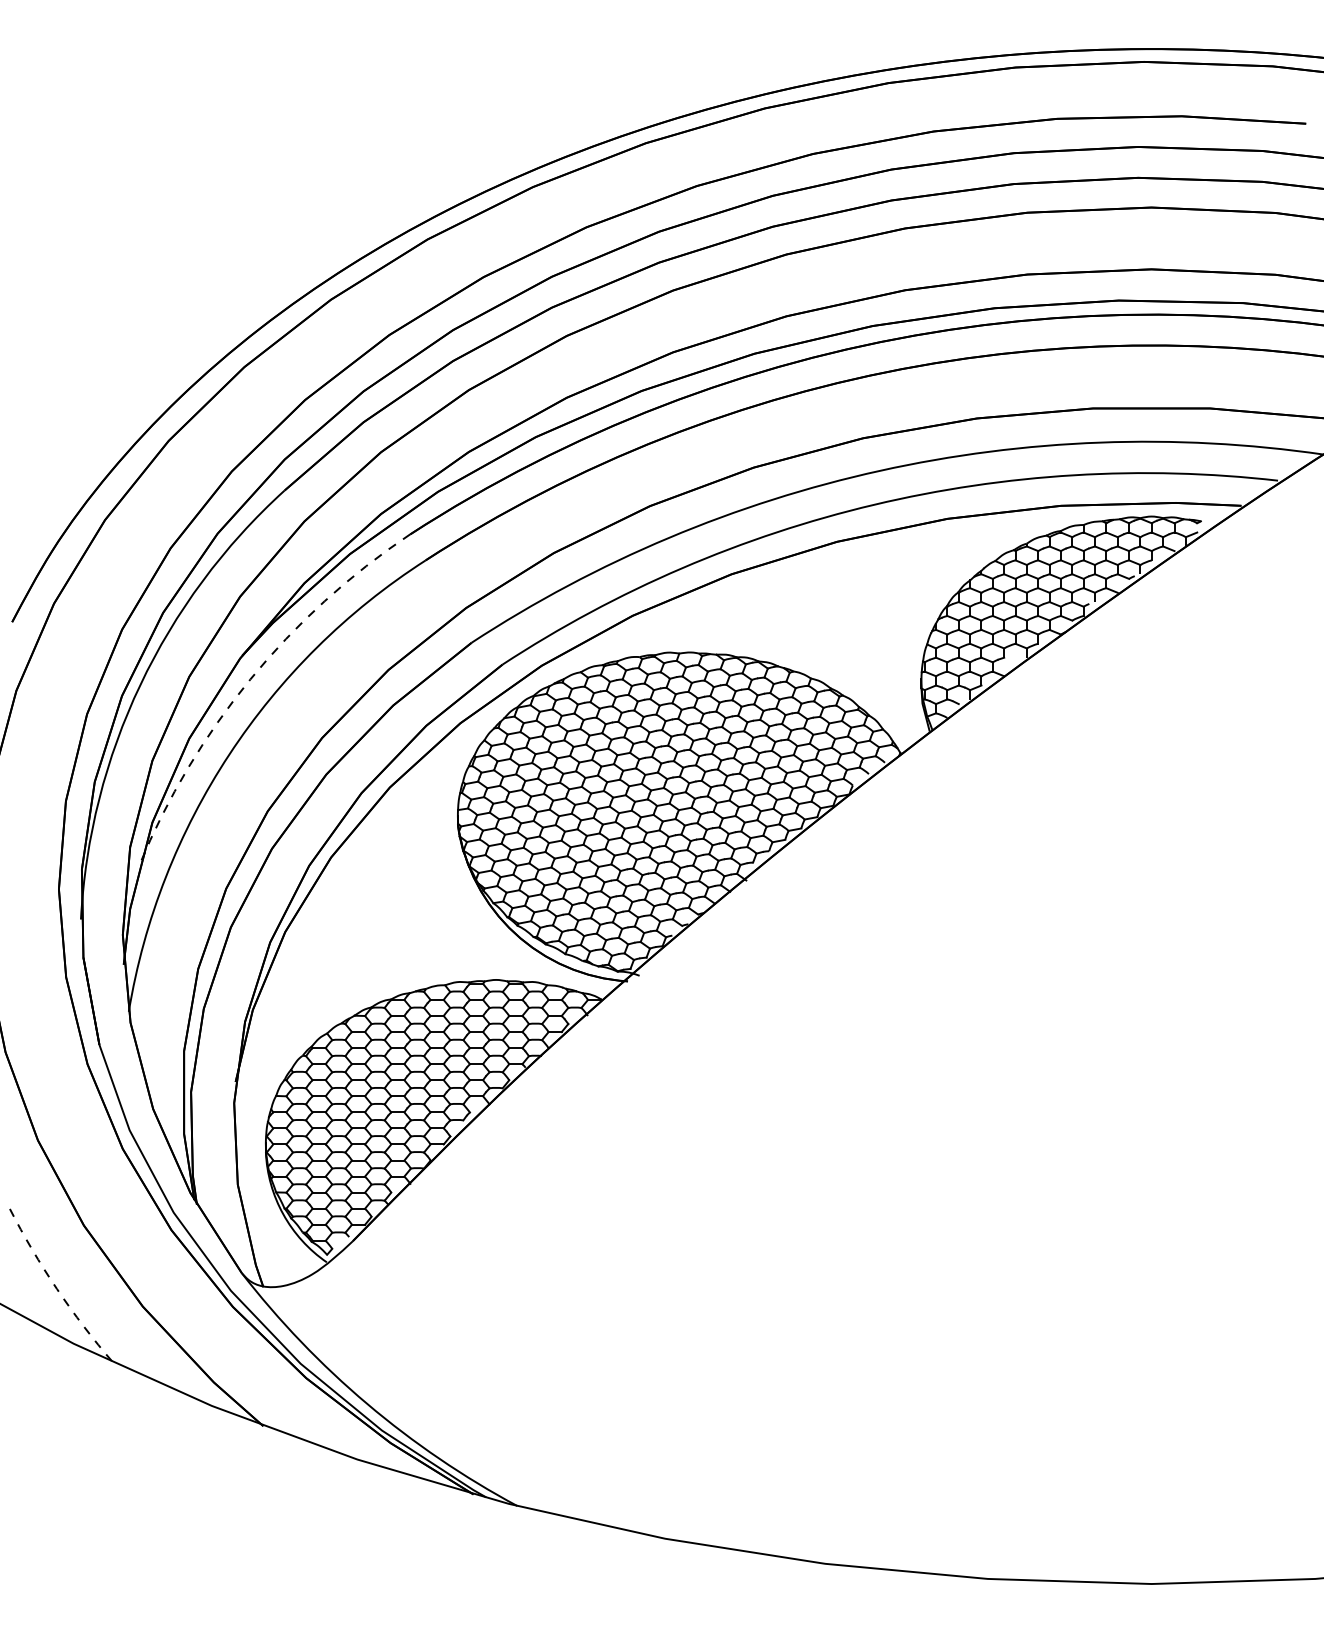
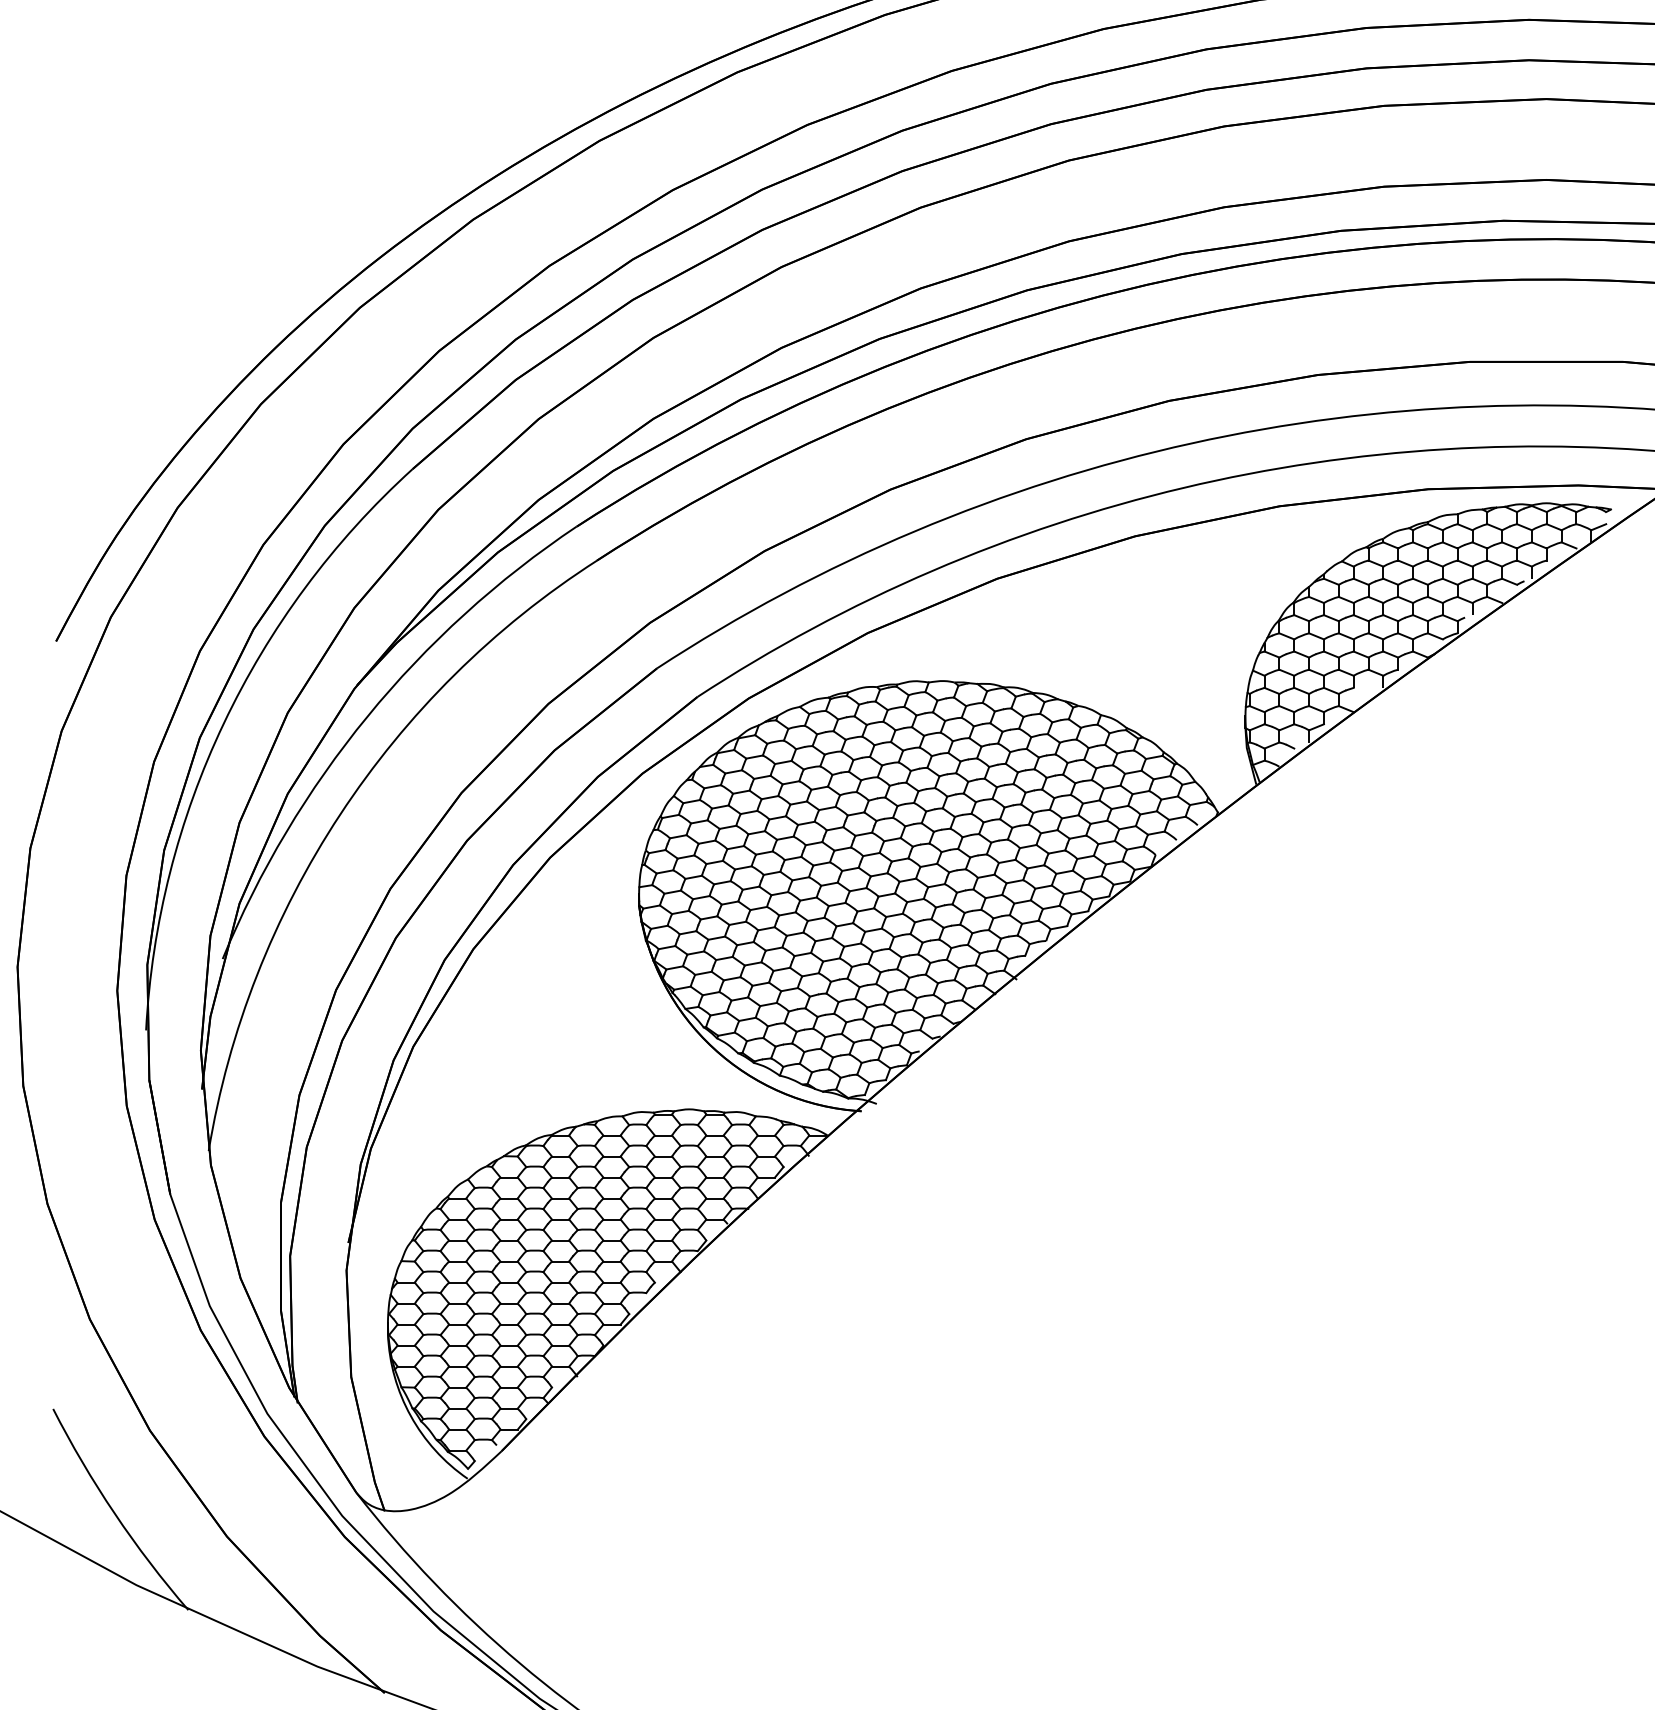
arc: (250, 679) -> (367, 716), dashed -> solid
arc: (56, 1289) -> (114, 1514), dashed -> solid

